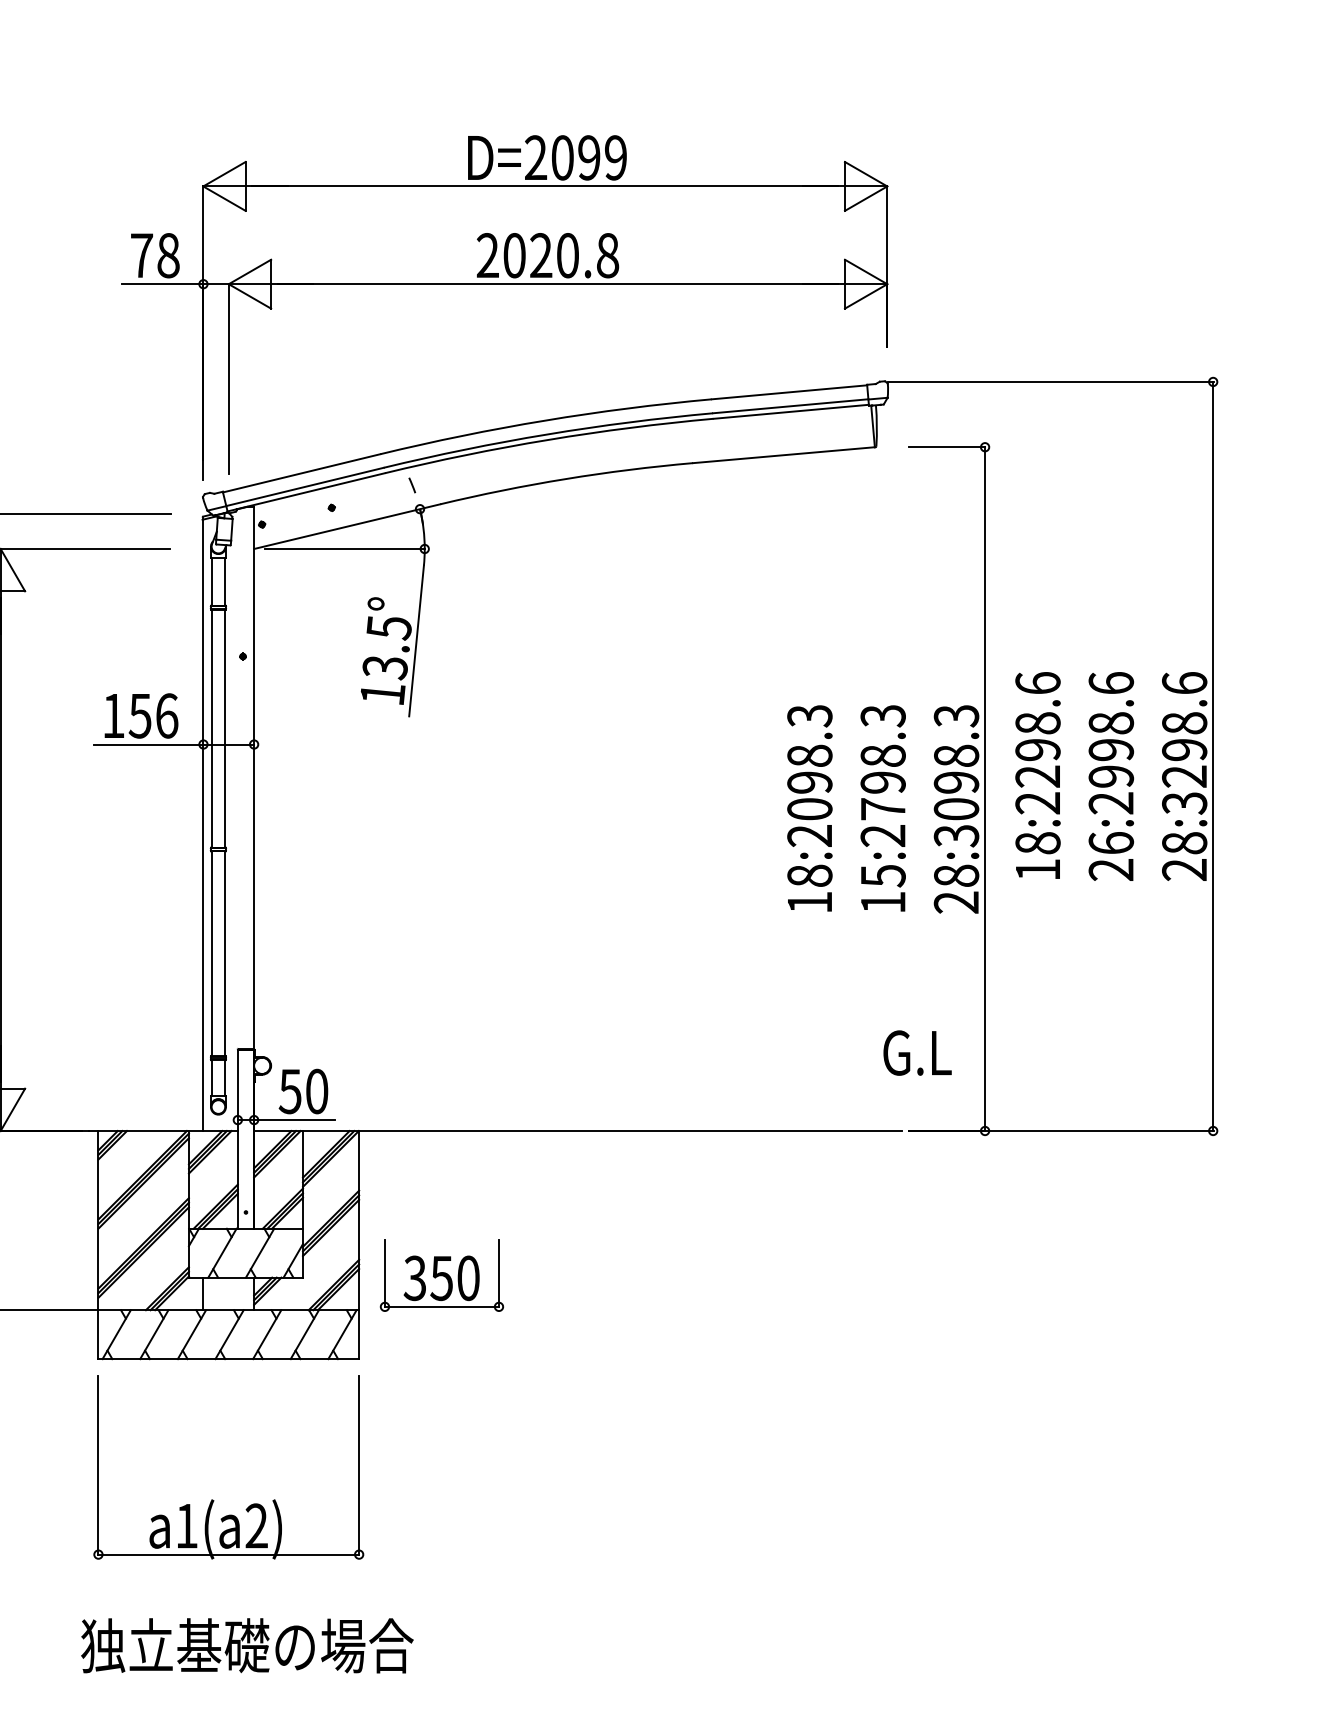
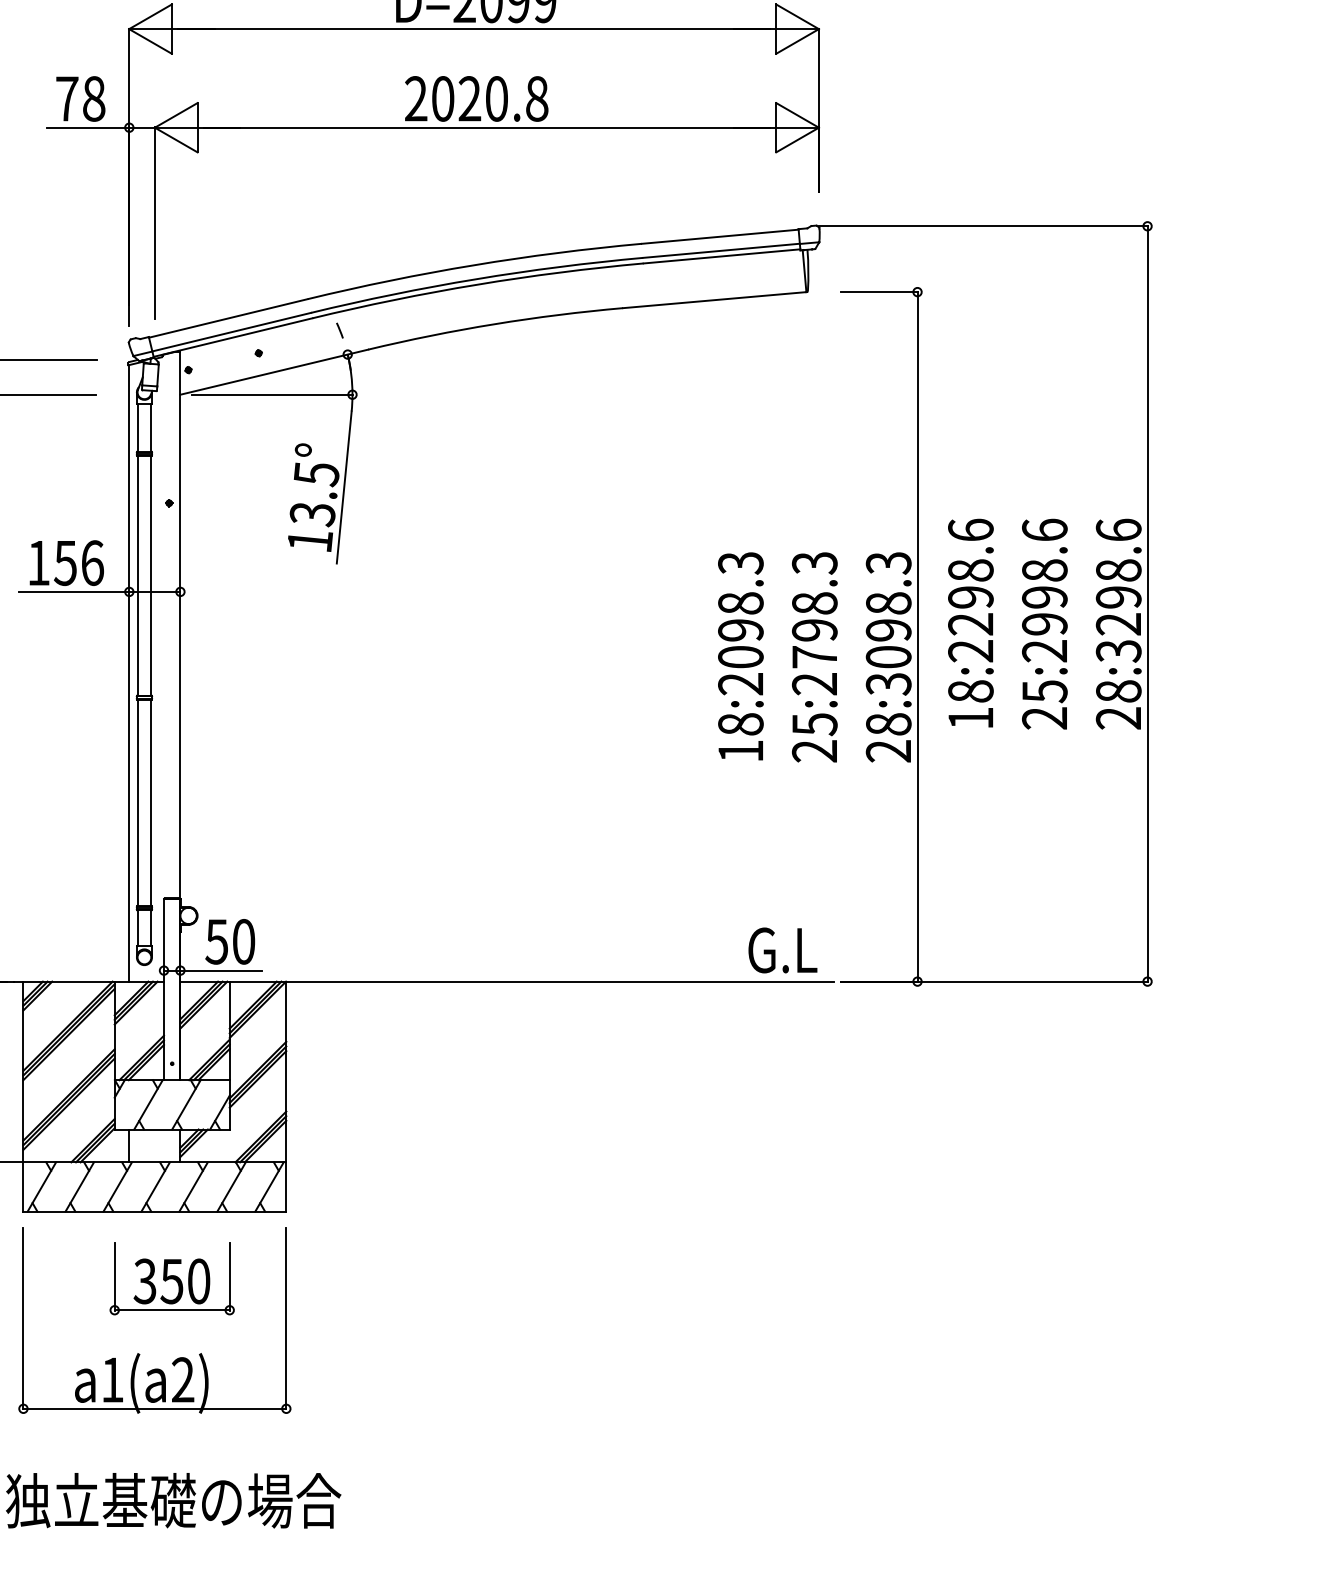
text: (1111, 843) -> (1045, 691), 26:2998.6 -> 25:2998.6
text: (882, 902) -> (814, 751), 15:2798.3 -> 25:2798.3
text: (917, 1052) -> (782, 949), moved
part: (441, 1275) -> (171, 1278), moved

